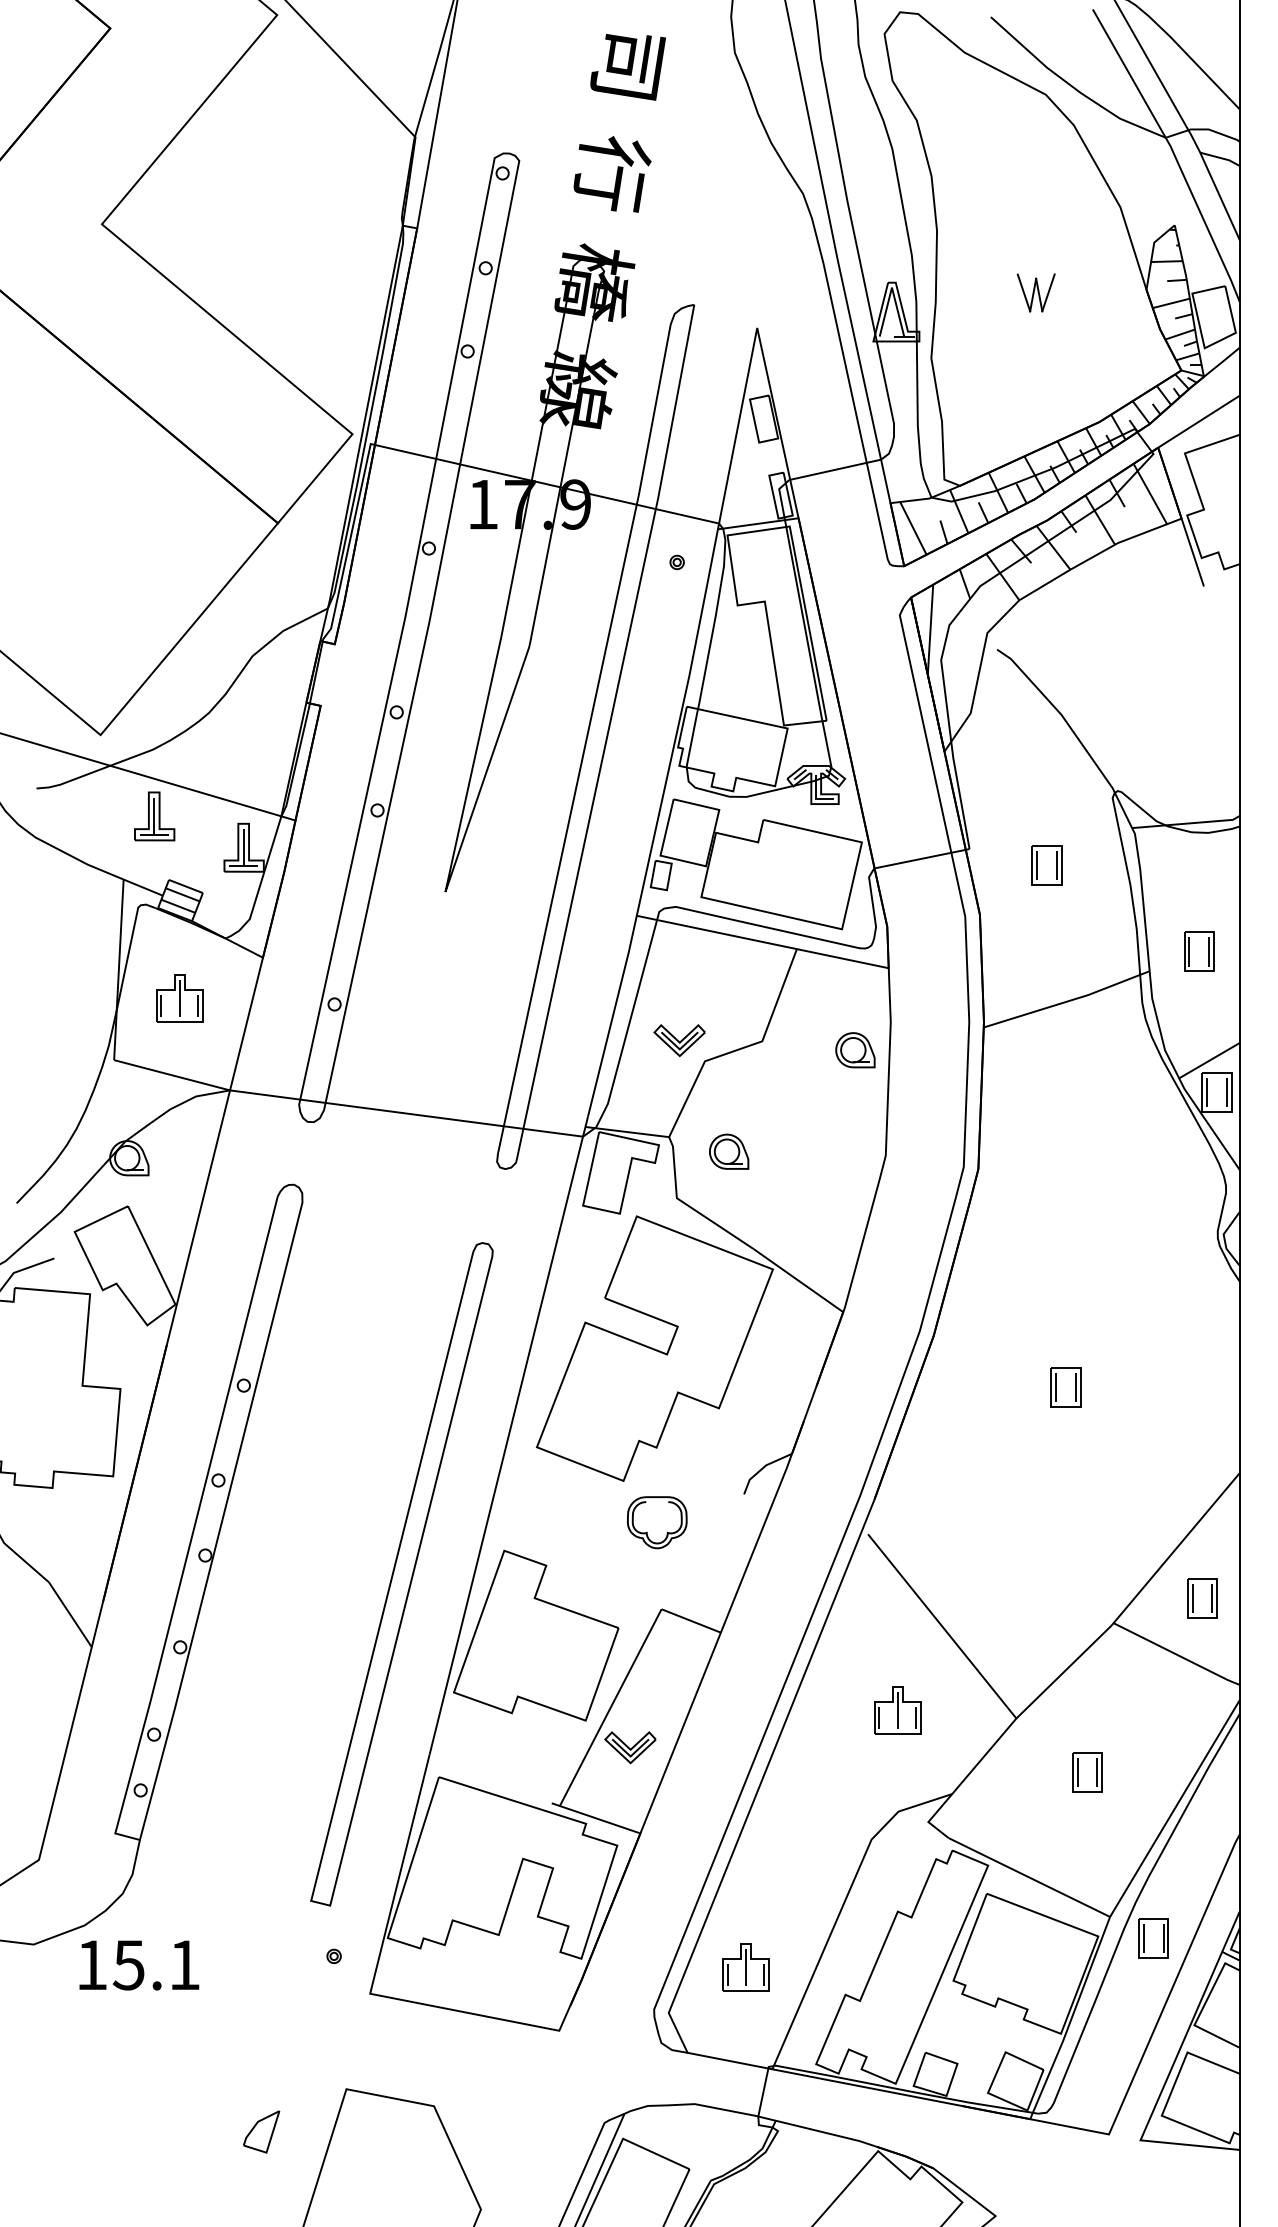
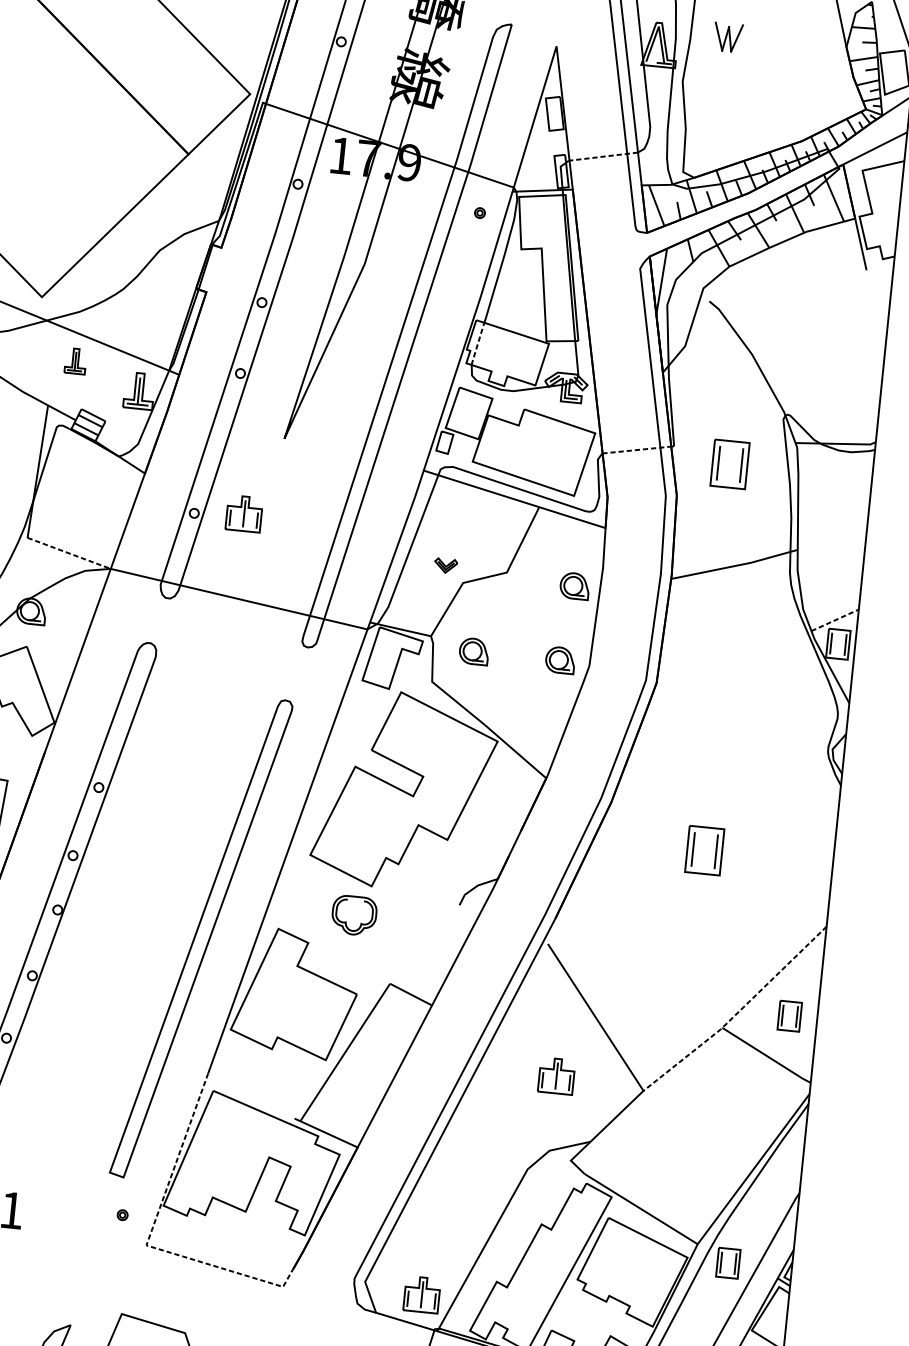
part: (1035, 292) -> (727, 37), moved
line: (834, 469) -> (602, 156), solid -> dashed
line: (692, 737) -> (478, 343), solid -> dashed
part: (154, 816) -> (75, 361), size x0.7
line: (920, 859) -> (637, 450), solid -> dashed
part: (1046, 865) -> (729, 464), size x1.6
part: (1199, 951) -> (835, 539), removed
part: (179, 998) -> (244, 513), moved
part: (679, 1040) -> (445, 565), size x0.6
line: (1209, 1060) -> (835, 620), solid -> dashed
line: (172, 1075) -> (69, 553), solid -> dashed
part: (846, 1151) -> (560, 660), added
part: (1065, 1387) -> (704, 850), size x1.6
part: (657, 1522) -> (354, 915), moved
line: (1132, 1601) -> (737, 1013), solid -> dashed
part: (630, 1747) -> (356, 1083), removed
part: (1087, 1772) -> (691, 1136), removed
part: (745, 1967) -> (421, 1294), moved
line: (373, 1982) -> (149, 1237), solid -> dashed

